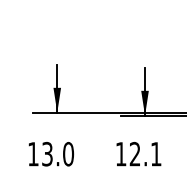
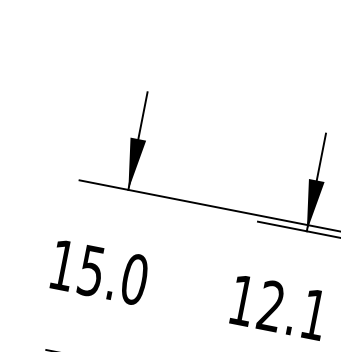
text: (47, 153) -> (91, 269), 13.0 -> 15.0

